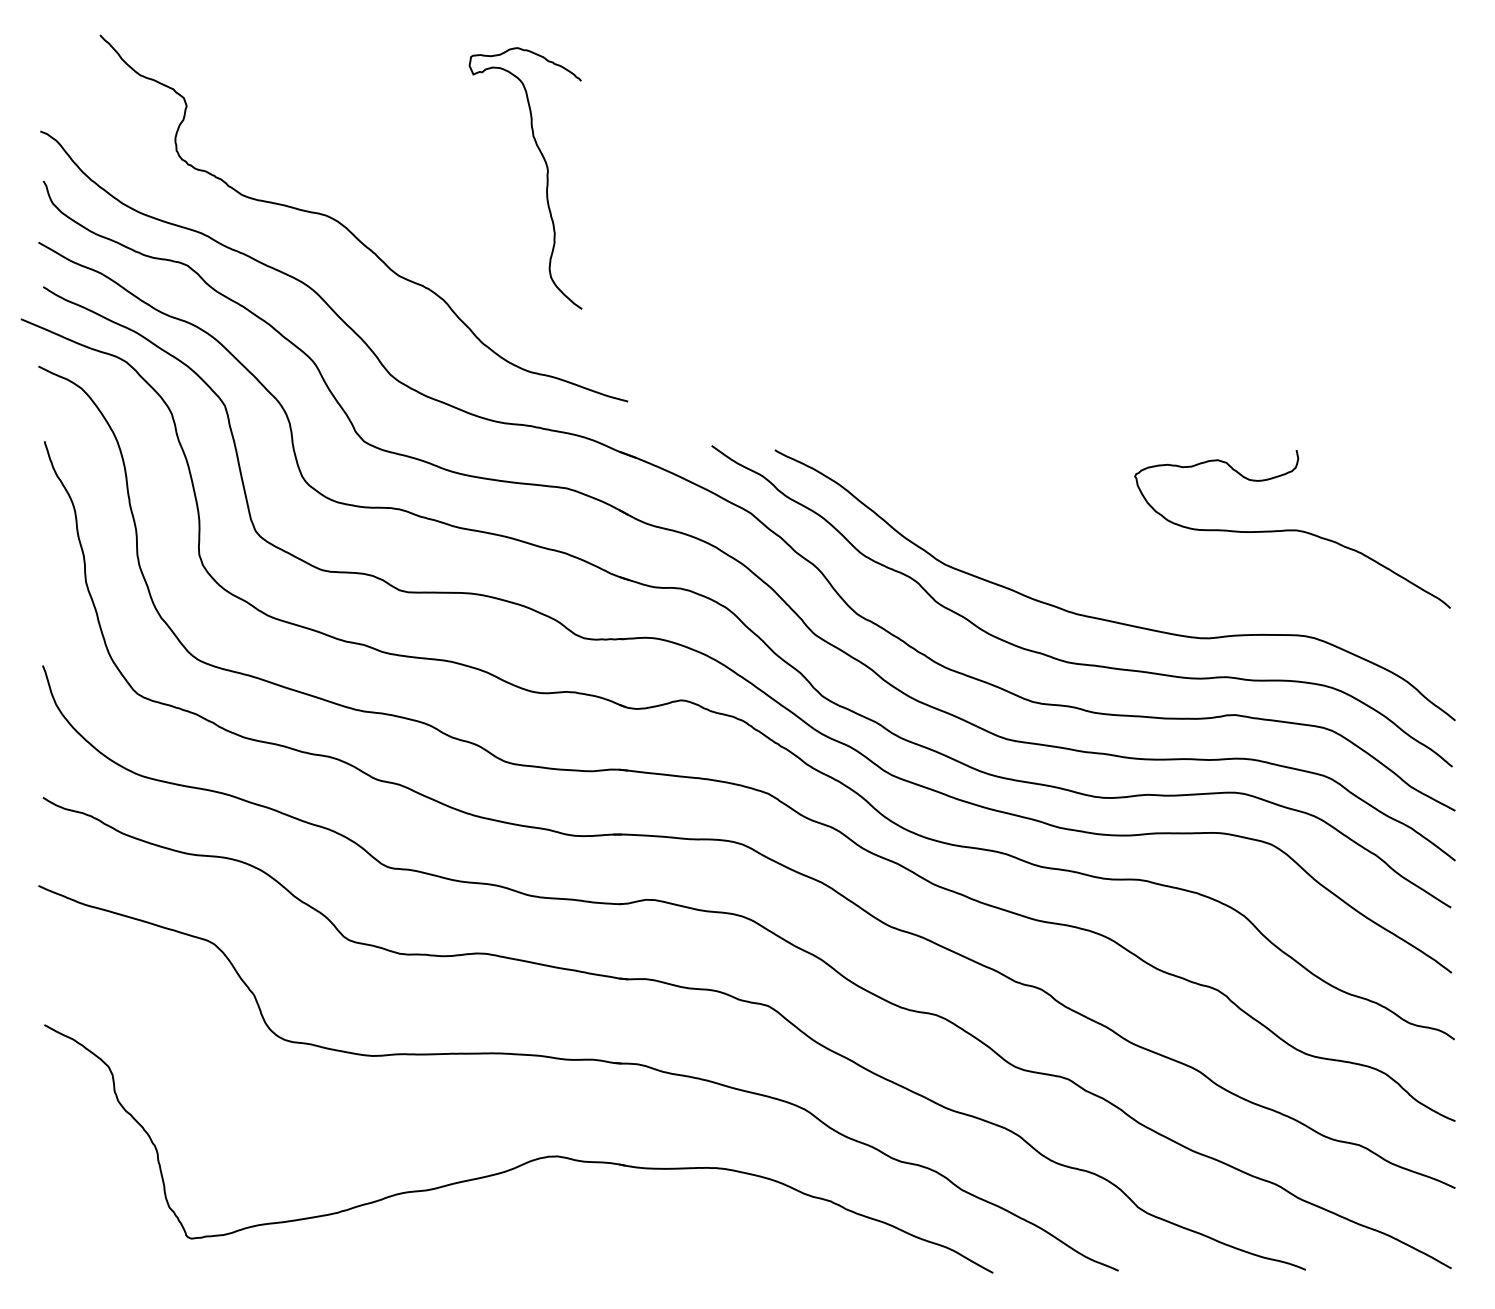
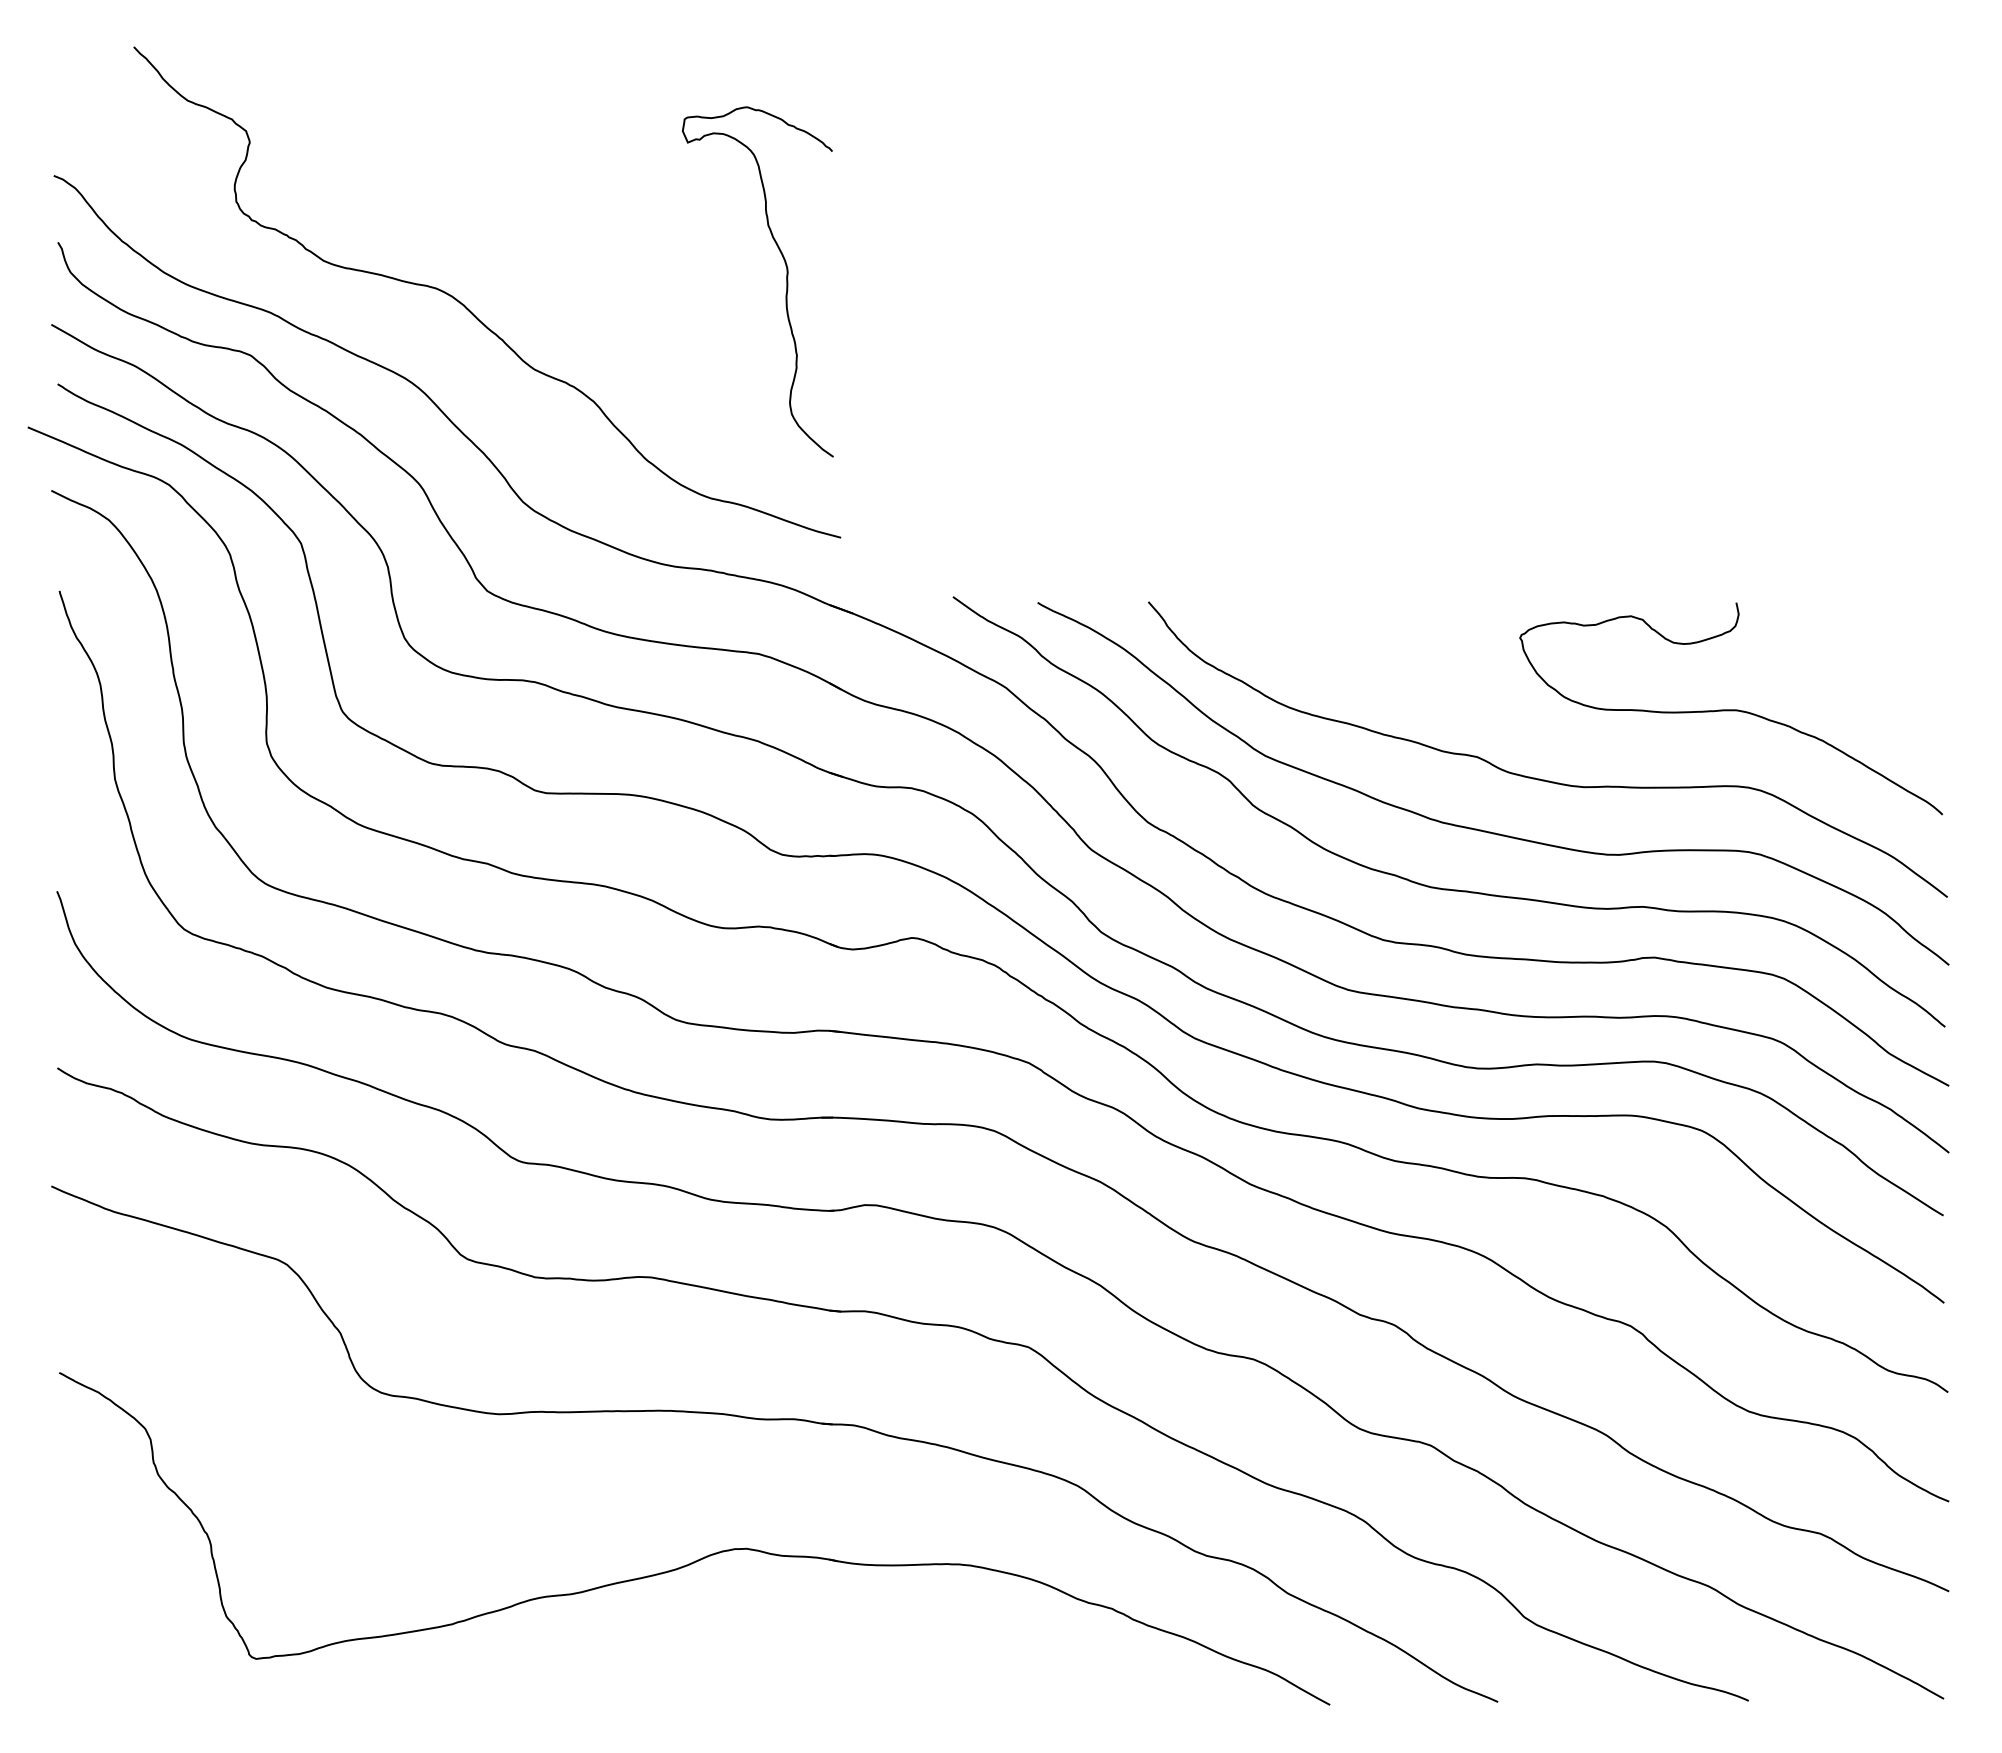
curve: (547, 178) -> (786, 281), moved
curve: (1150, 581) -> (1540, 778), added

